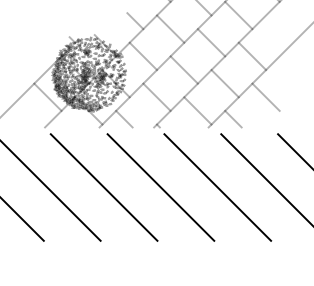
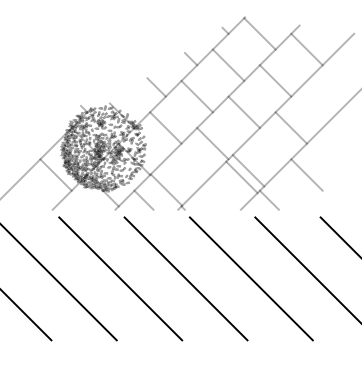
line: (224, 83) -> (241, 177), moved
line: (156, 96) -> (166, 189), moved
line: (197, 110) -> (248, 170), moved

